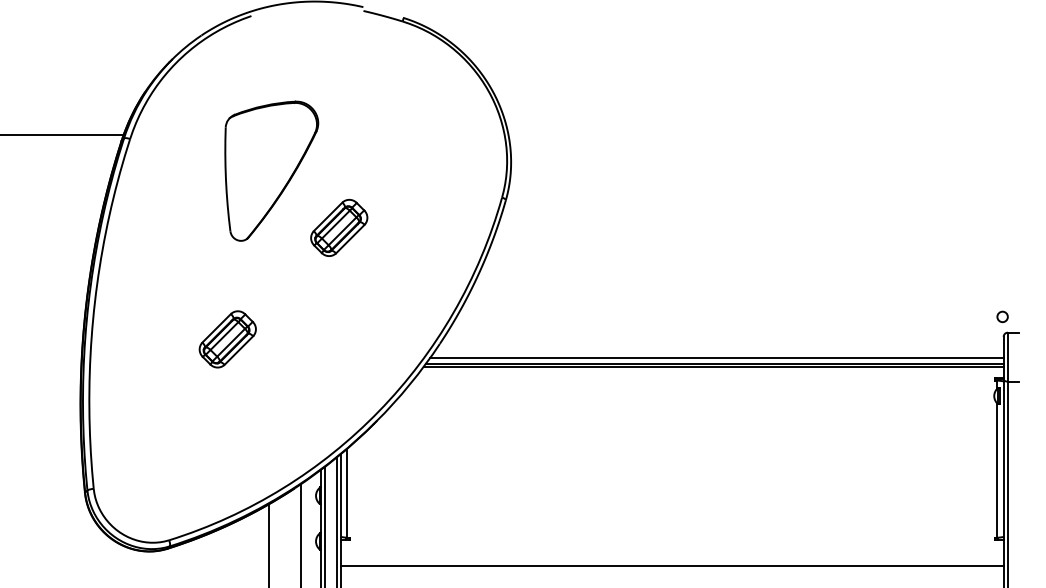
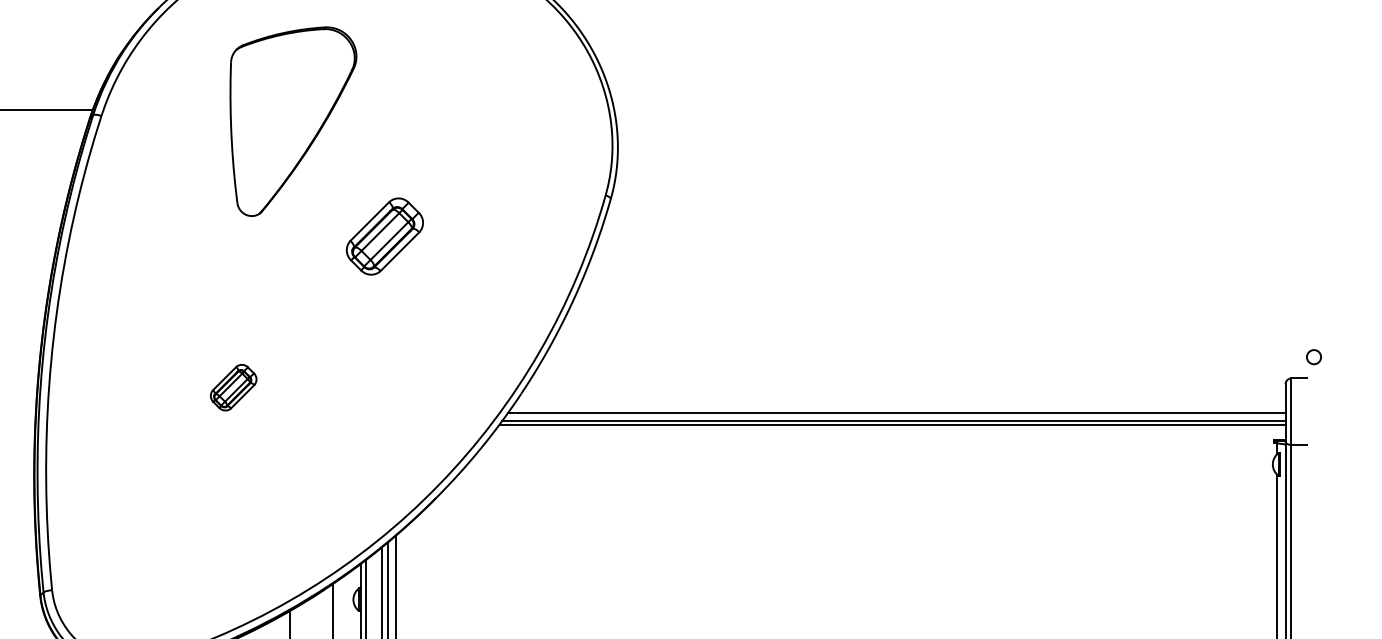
part: (271, 170) -> (293, 120), moved
circle: (1002, 316) -> (1313, 356), moved
part: (227, 339) -> (233, 387), size x0.6

